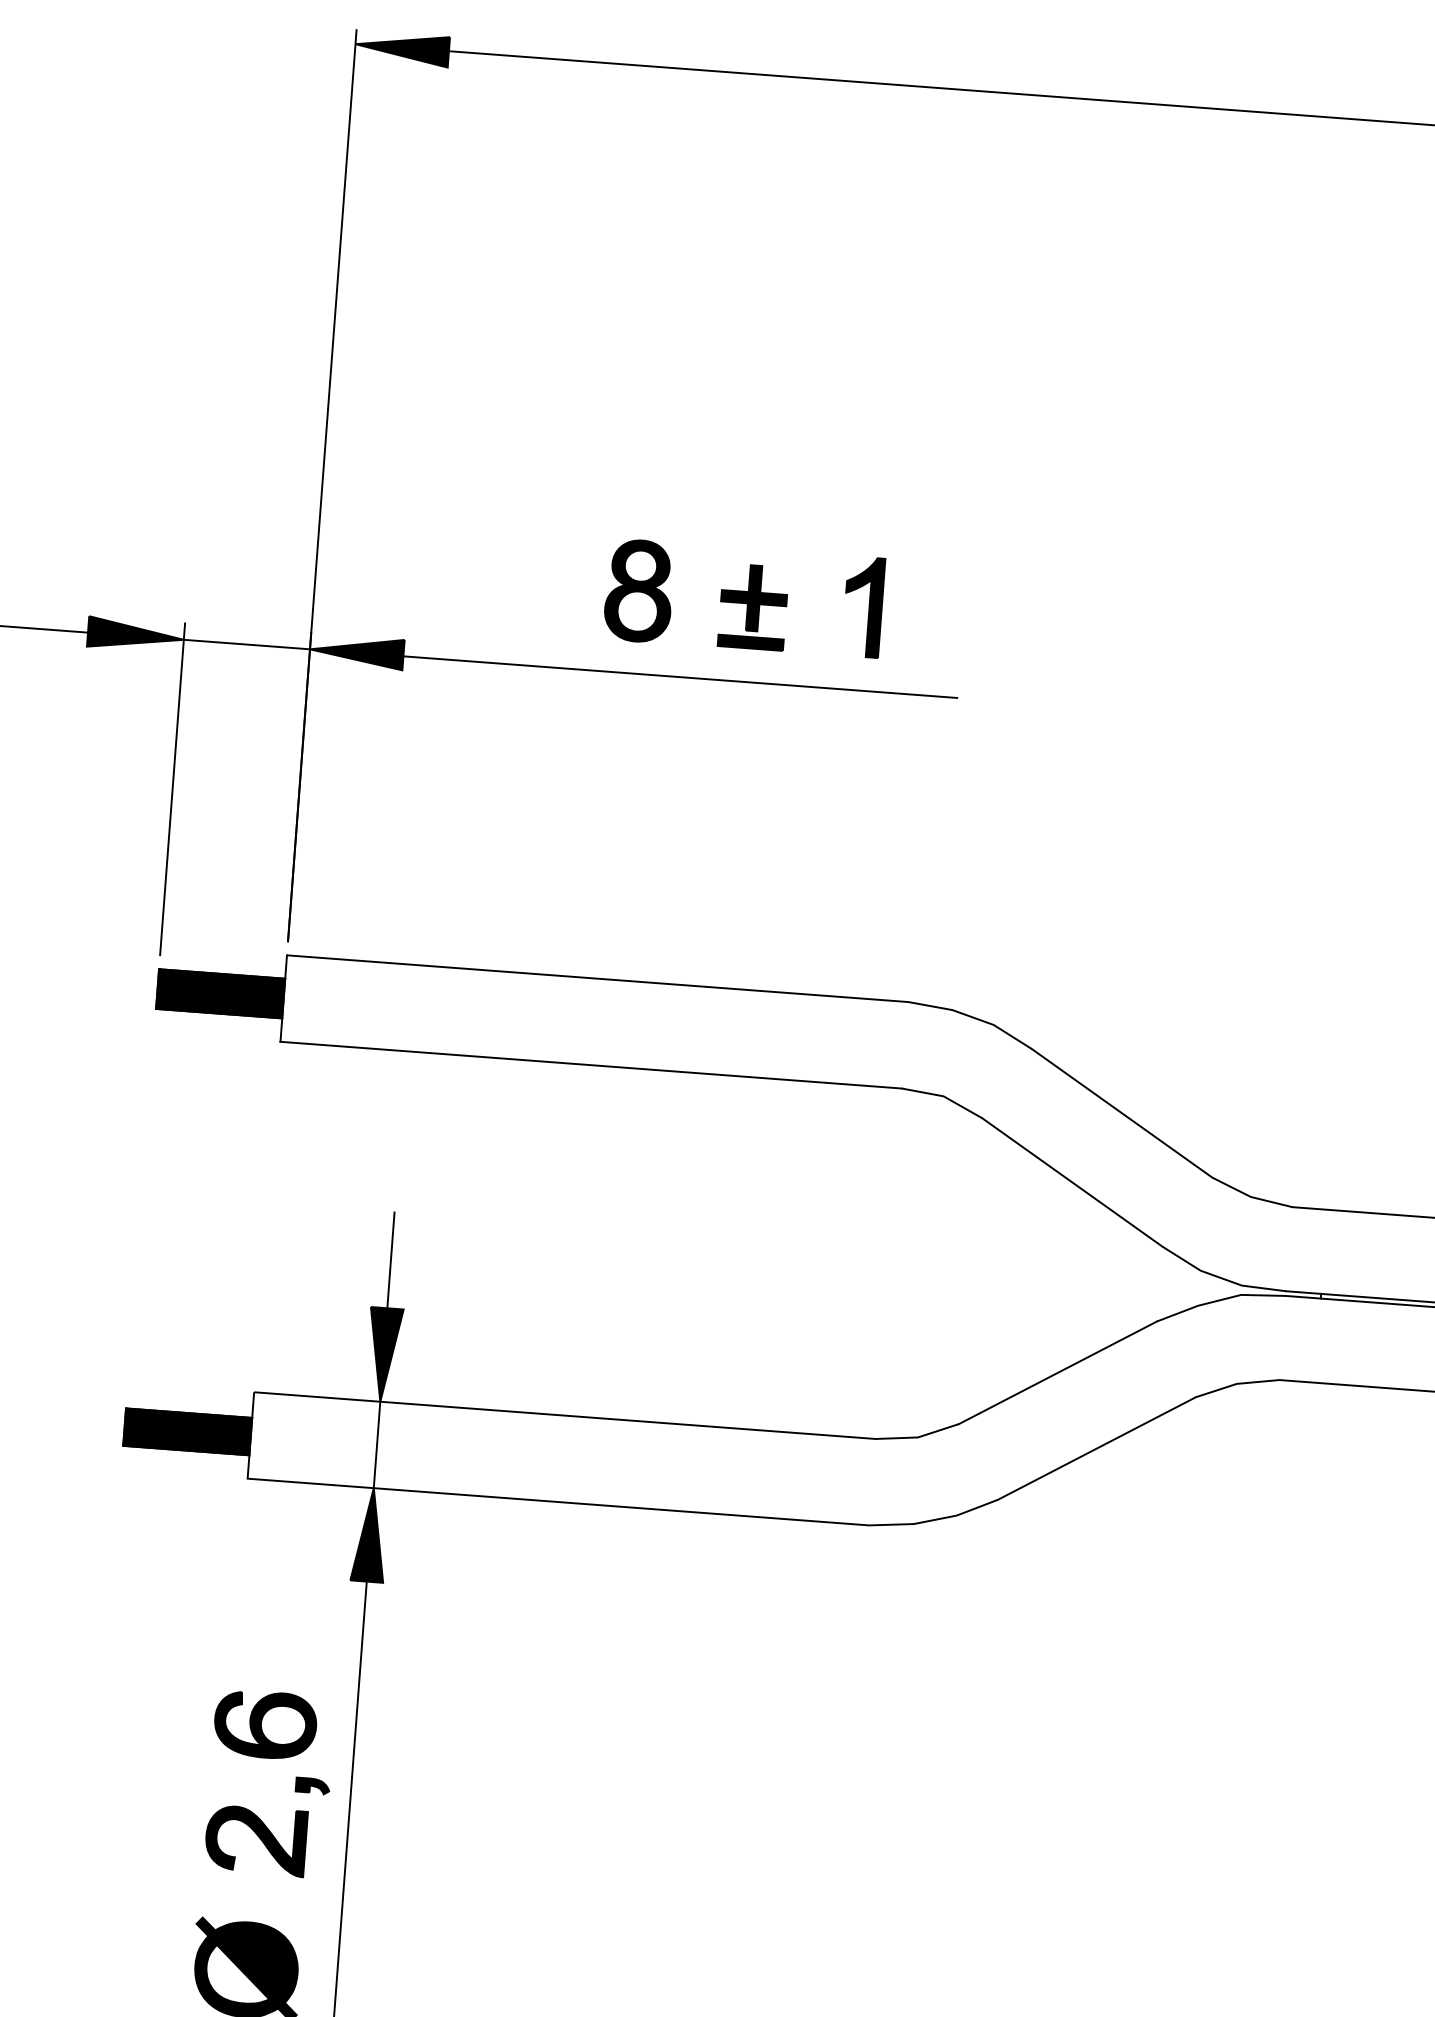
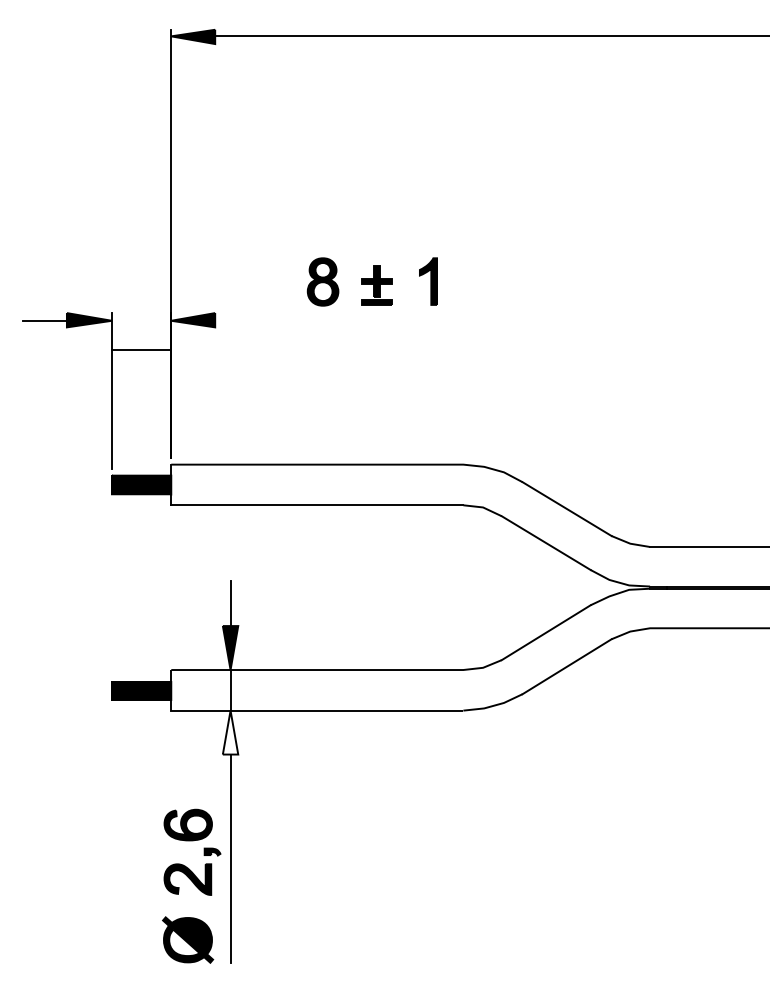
line: (246, 643) -> (141, 349), moved
line: (680, 676) -> (345, 320), removed
fill: (370, 1534) -> (230, 732), removed

